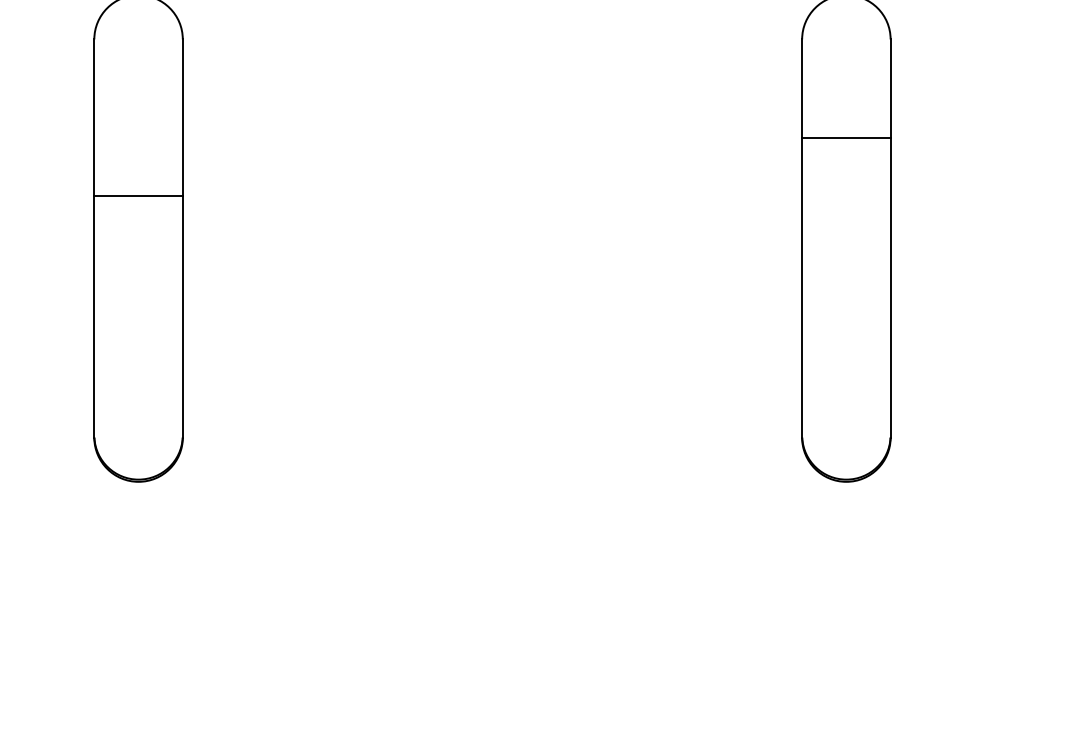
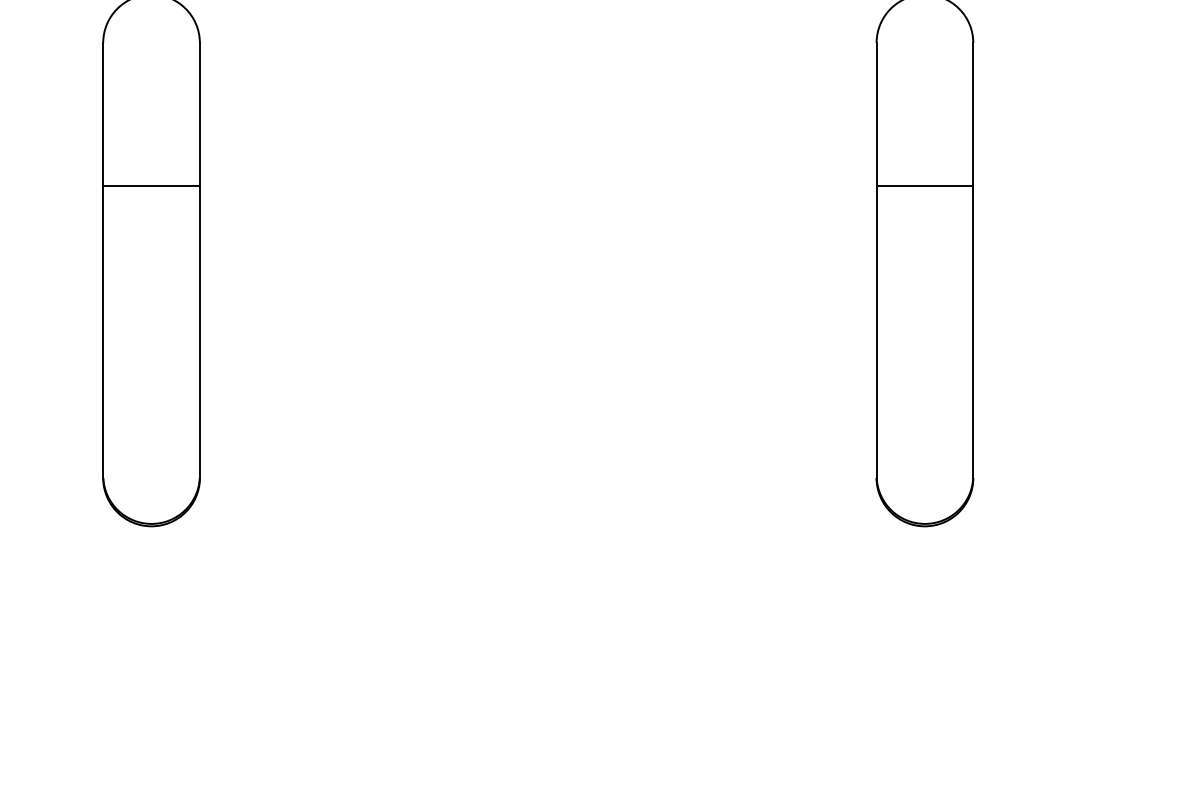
line: (845, 137) -> (924, 185), moved
line: (138, 196) -> (151, 185), moved

